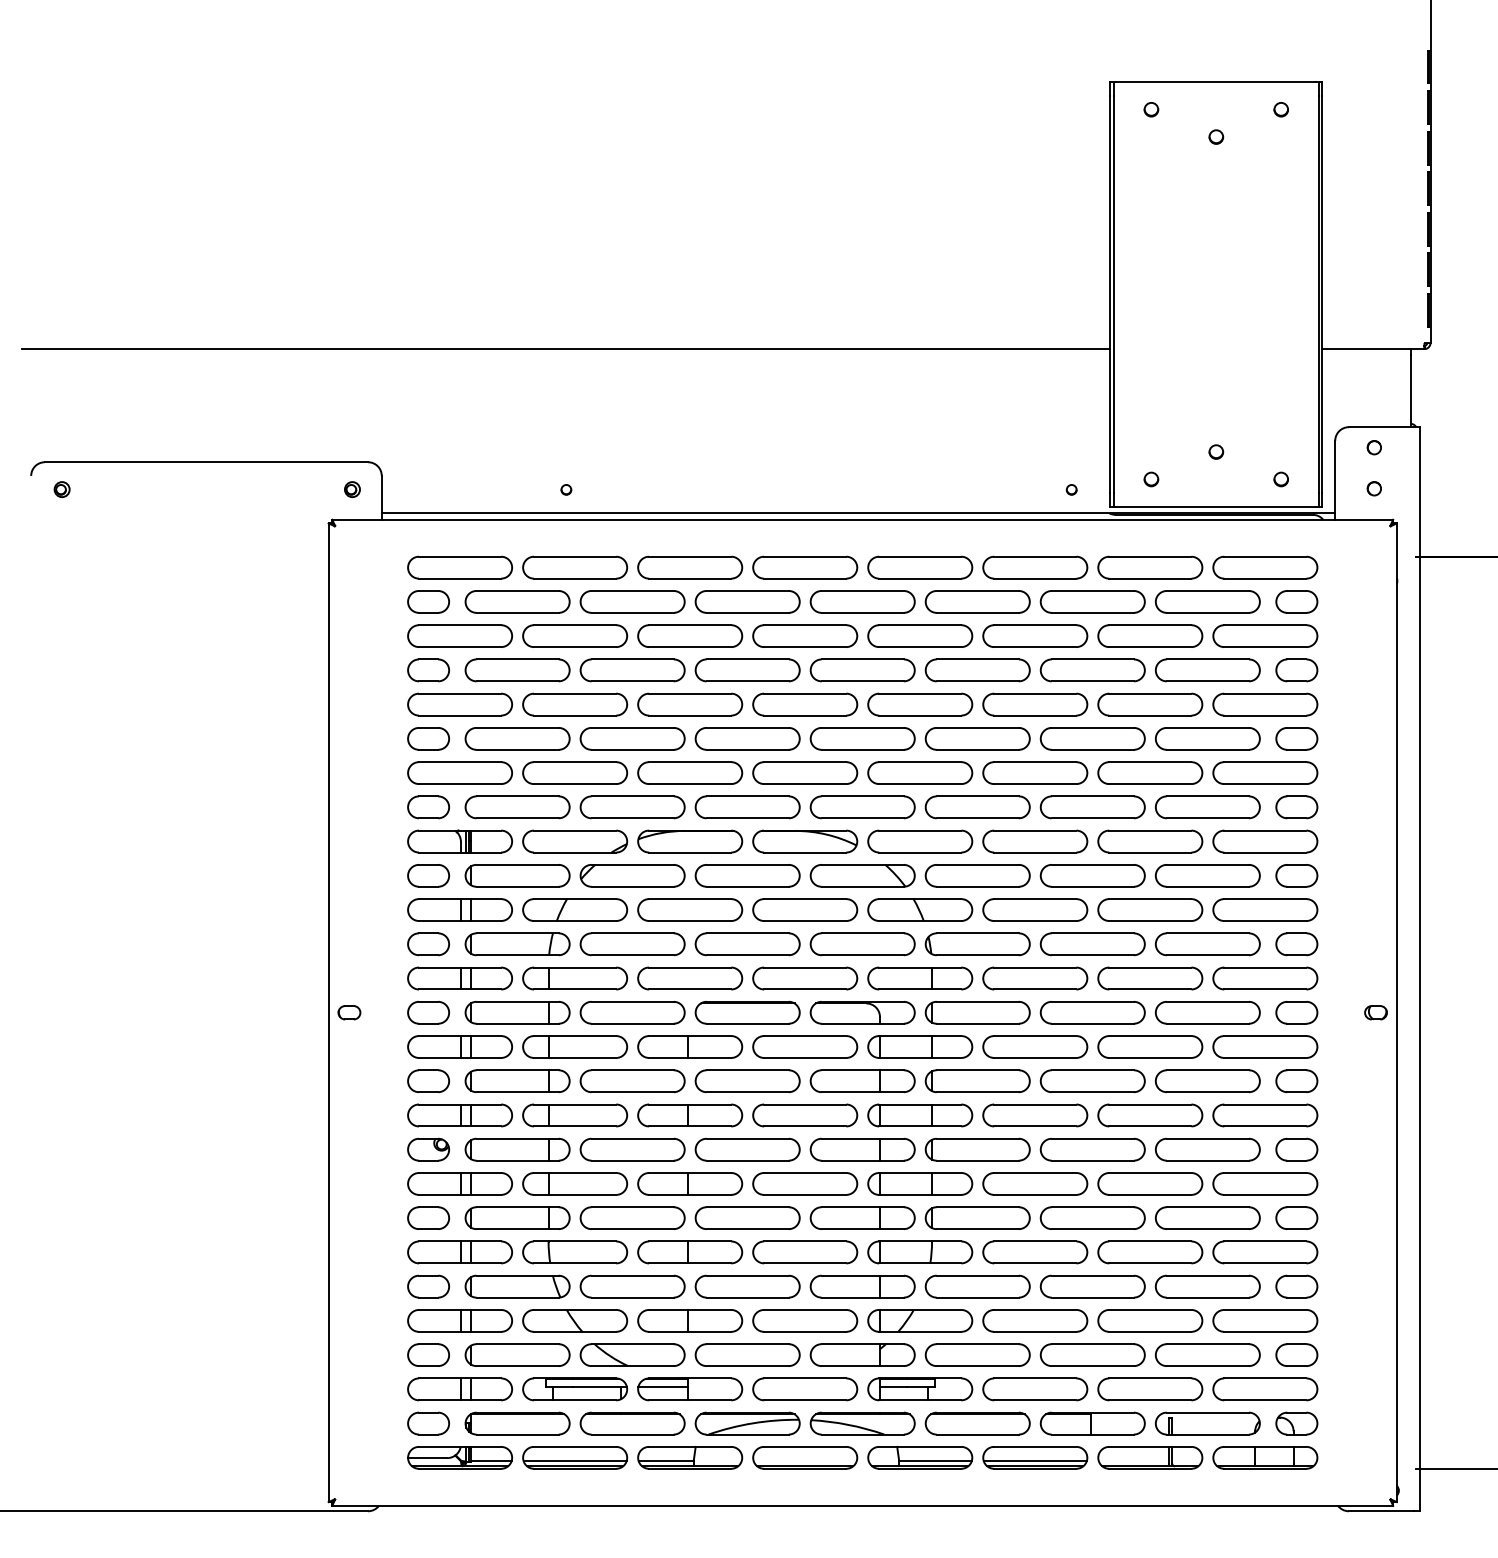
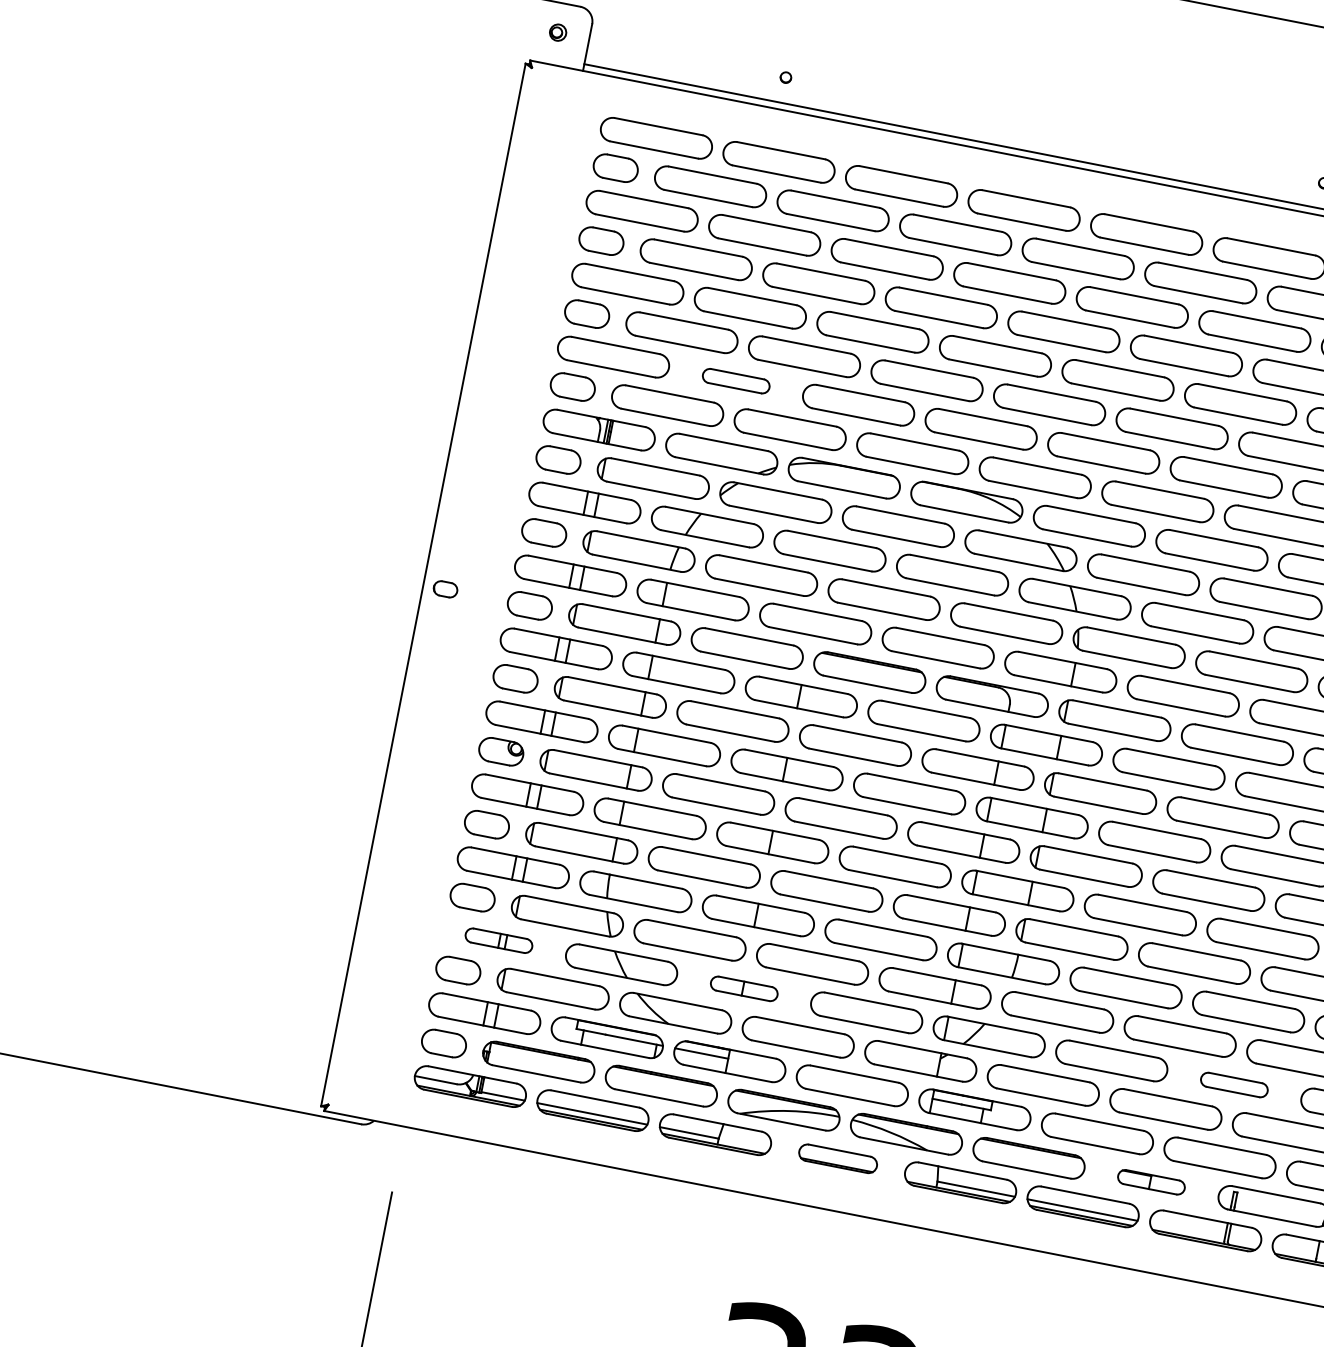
part: (575, 772) -> (736, 380), size x0.6
part: (459, 1320) -> (498, 940), size x0.6
part: (690, 1320) -> (744, 988), size x0.6
part: (1150, 1320) -> (1234, 1084), size x0.6
part: (1092, 1423) -> (1151, 1182), size x0.6
part: (805, 1457) -> (838, 1158), size x0.7

